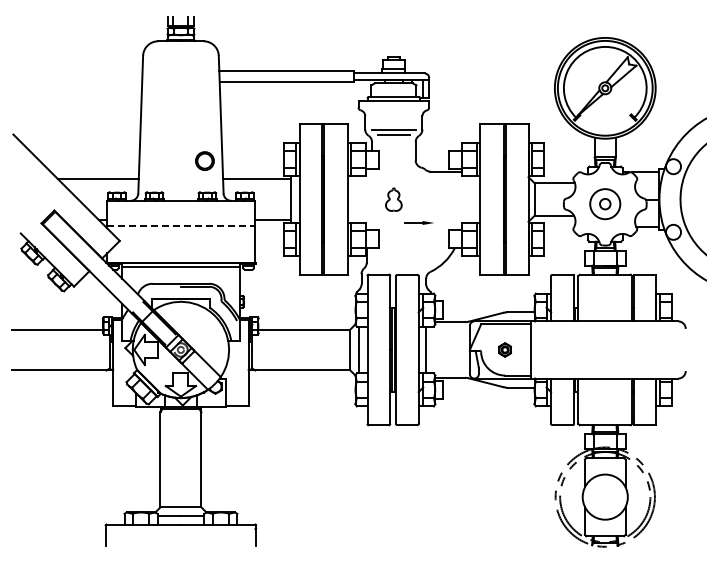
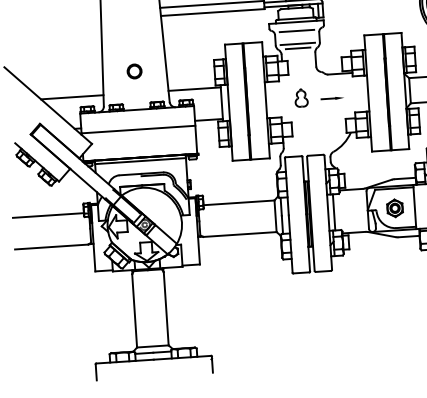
line: (393, 112) -> (296, 30), added
circle: (204, 160) -> (134, 71), moved
line: (418, 222) -> (332, 98), moved
line: (180, 226) -> (138, 129), dashed -> solid
part: (504, 349) -> (394, 208), size x1.67

